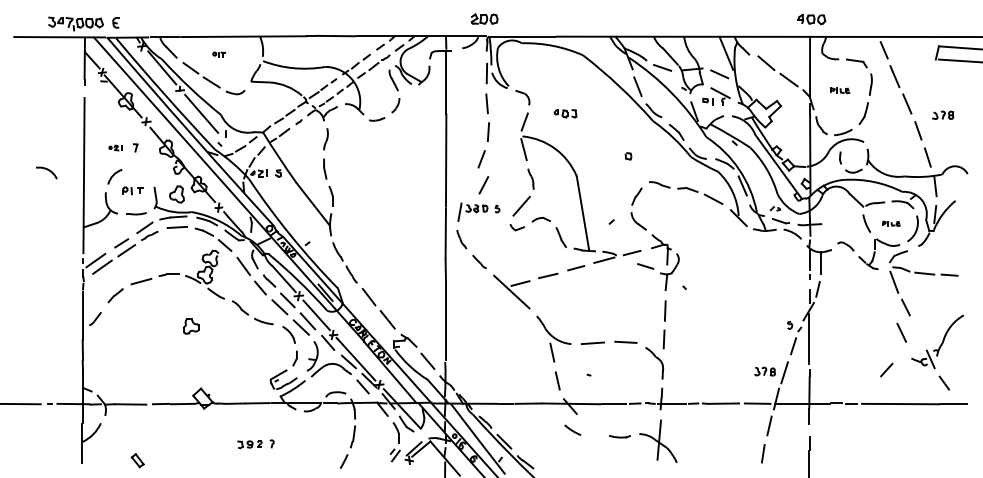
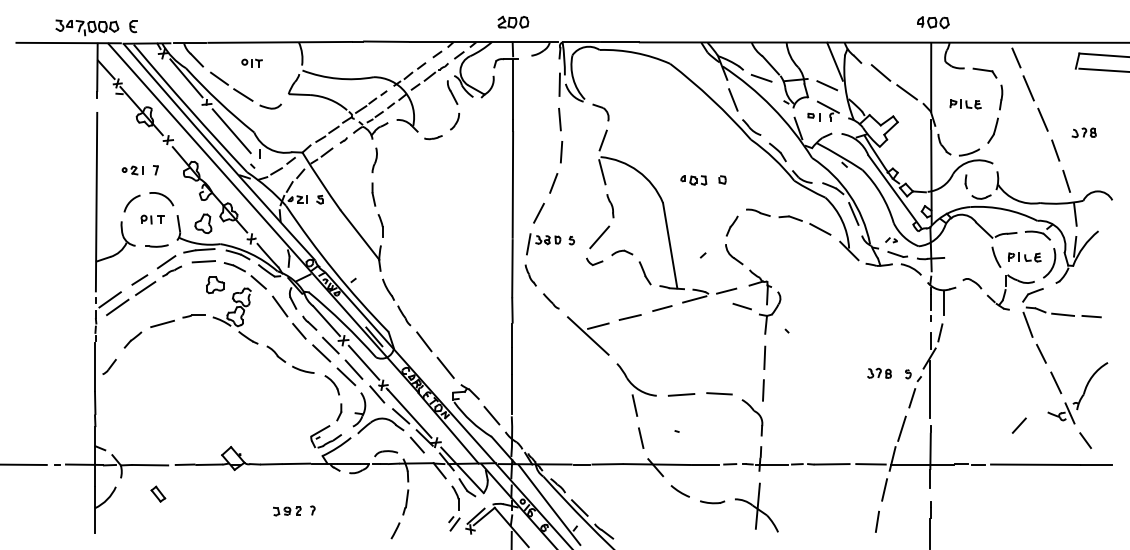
part: (484, 18) -> (513, 21), moved
part: (218, 54) -> (251, 62), size x1.43
part: (840, 90) -> (966, 104), size x1.43
part: (565, 113) -> (693, 180), moved
part: (115, 147) -> (132, 169), size x1.43
arc: (47, 170) -> (162, 196), moved
line: (483, 185) -> (538, 213), moved
part: (891, 223) -> (1024, 257), size x1.67
part: (191, 326) -> (215, 284), moved
line: (901, 332) -> (1055, 382), moved
part: (764, 371) -> (878, 373), moved
line: (572, 429) -> (679, 490), moved
part: (137, 460) -> (158, 493), moved

